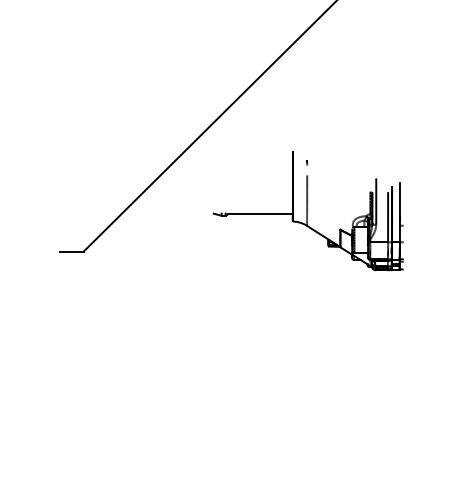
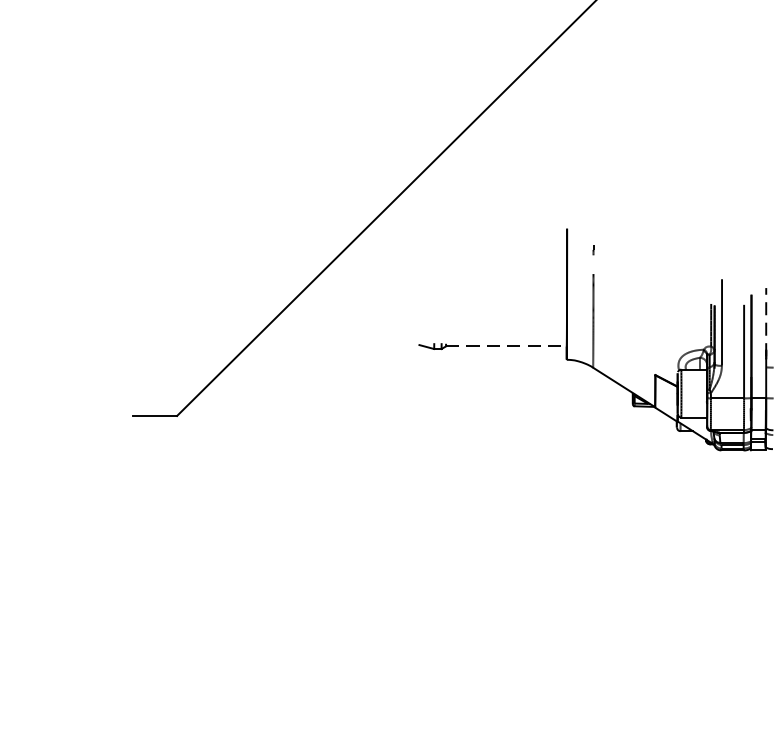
line: (399, 200) -> (765, 320), solid -> dashed
line: (260, 214) -> (506, 346), solid -> dashed

